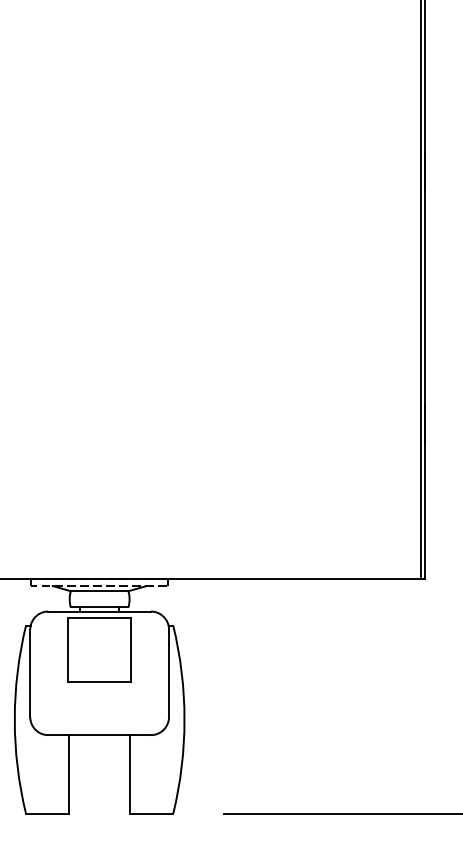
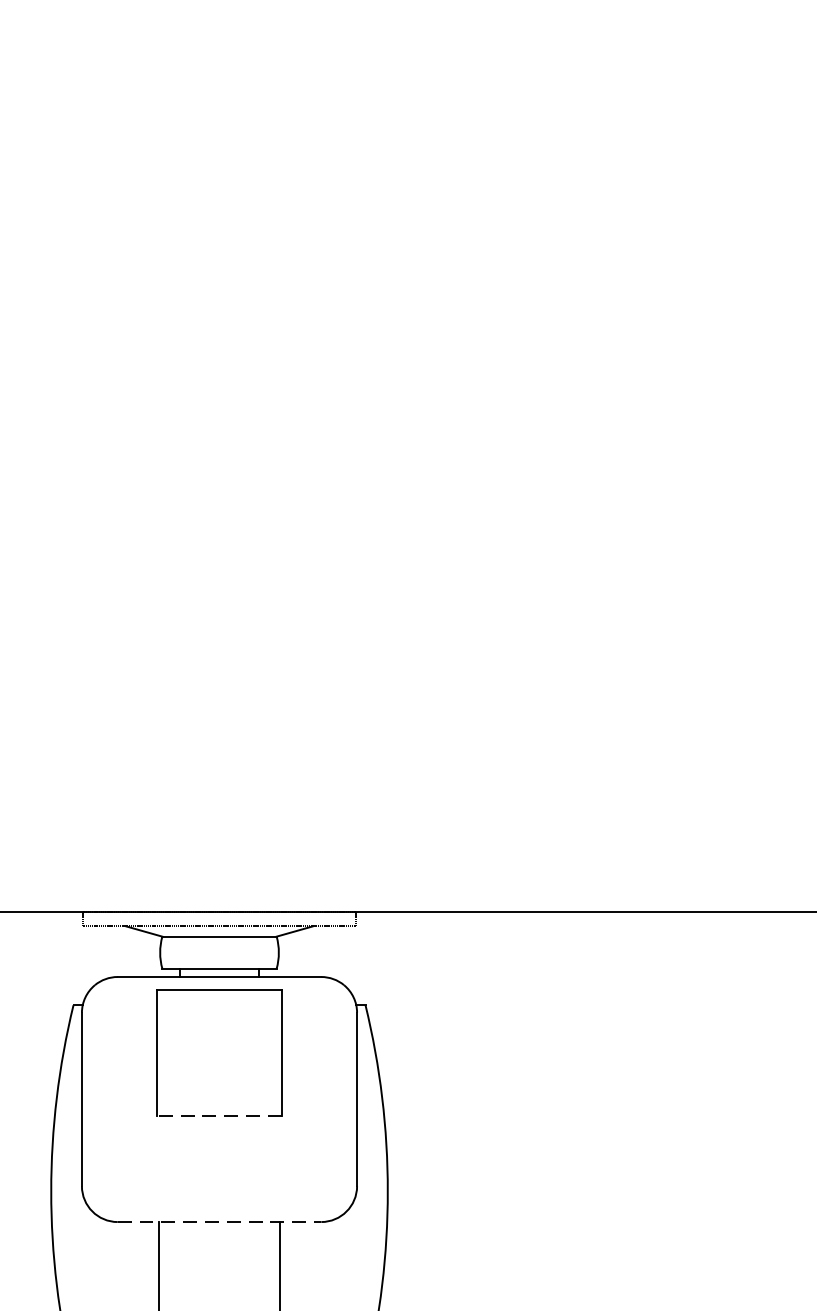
line: (99, 681) -> (219, 1115), solid -> dashed
line: (100, 735) -> (221, 1222), solid -> dashed

